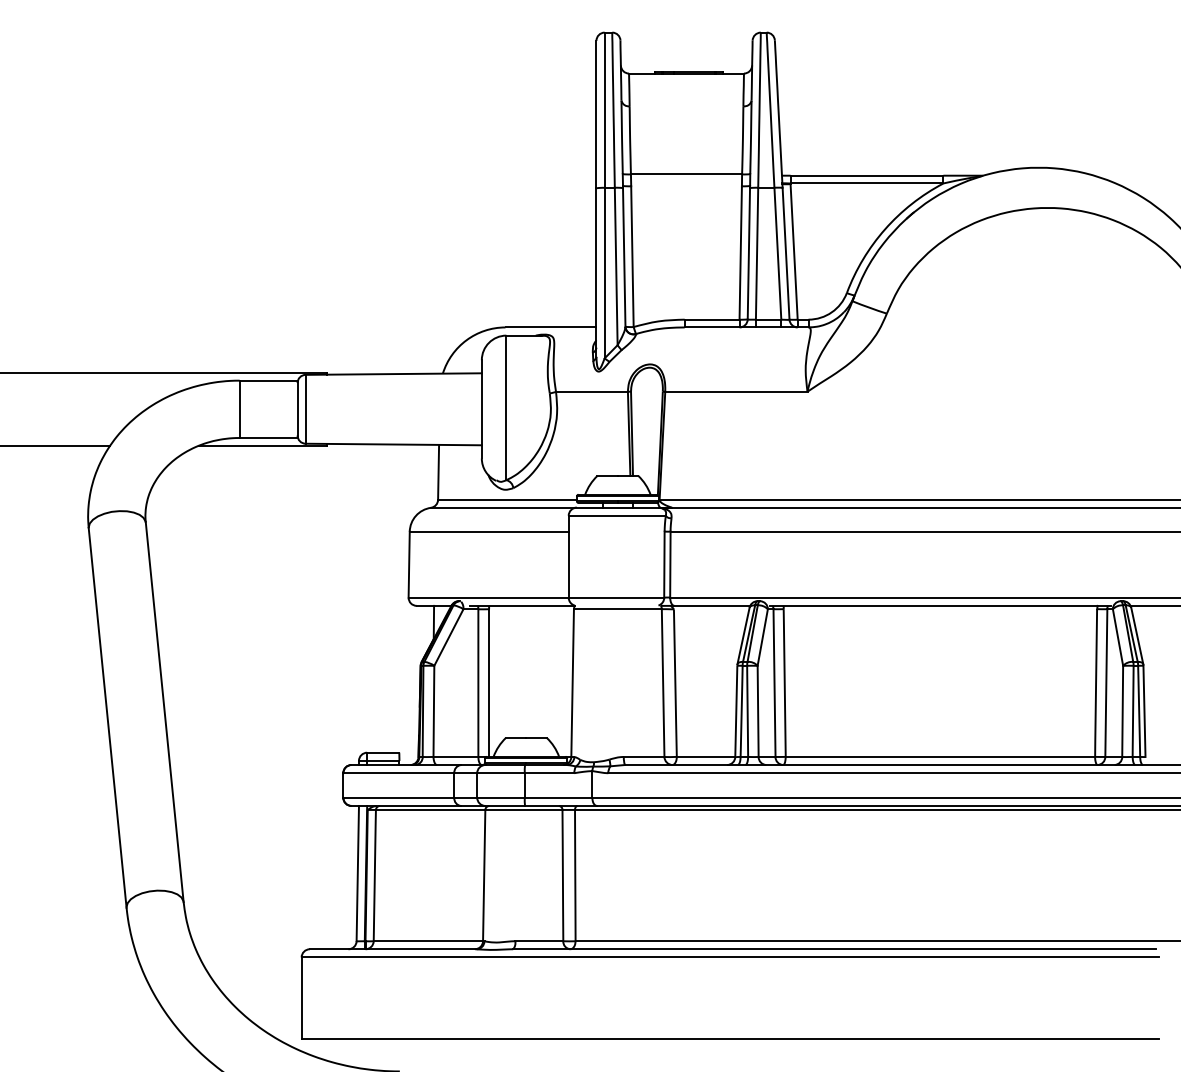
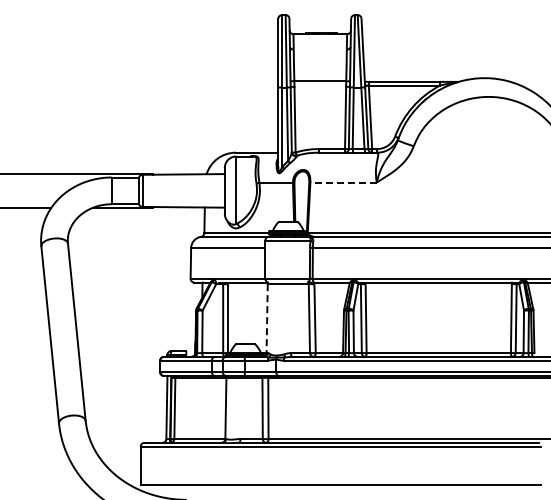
line: (736, 391) -> (343, 182), solid -> dashed
line: (573, 684) -> (267, 319), solid -> dashed

